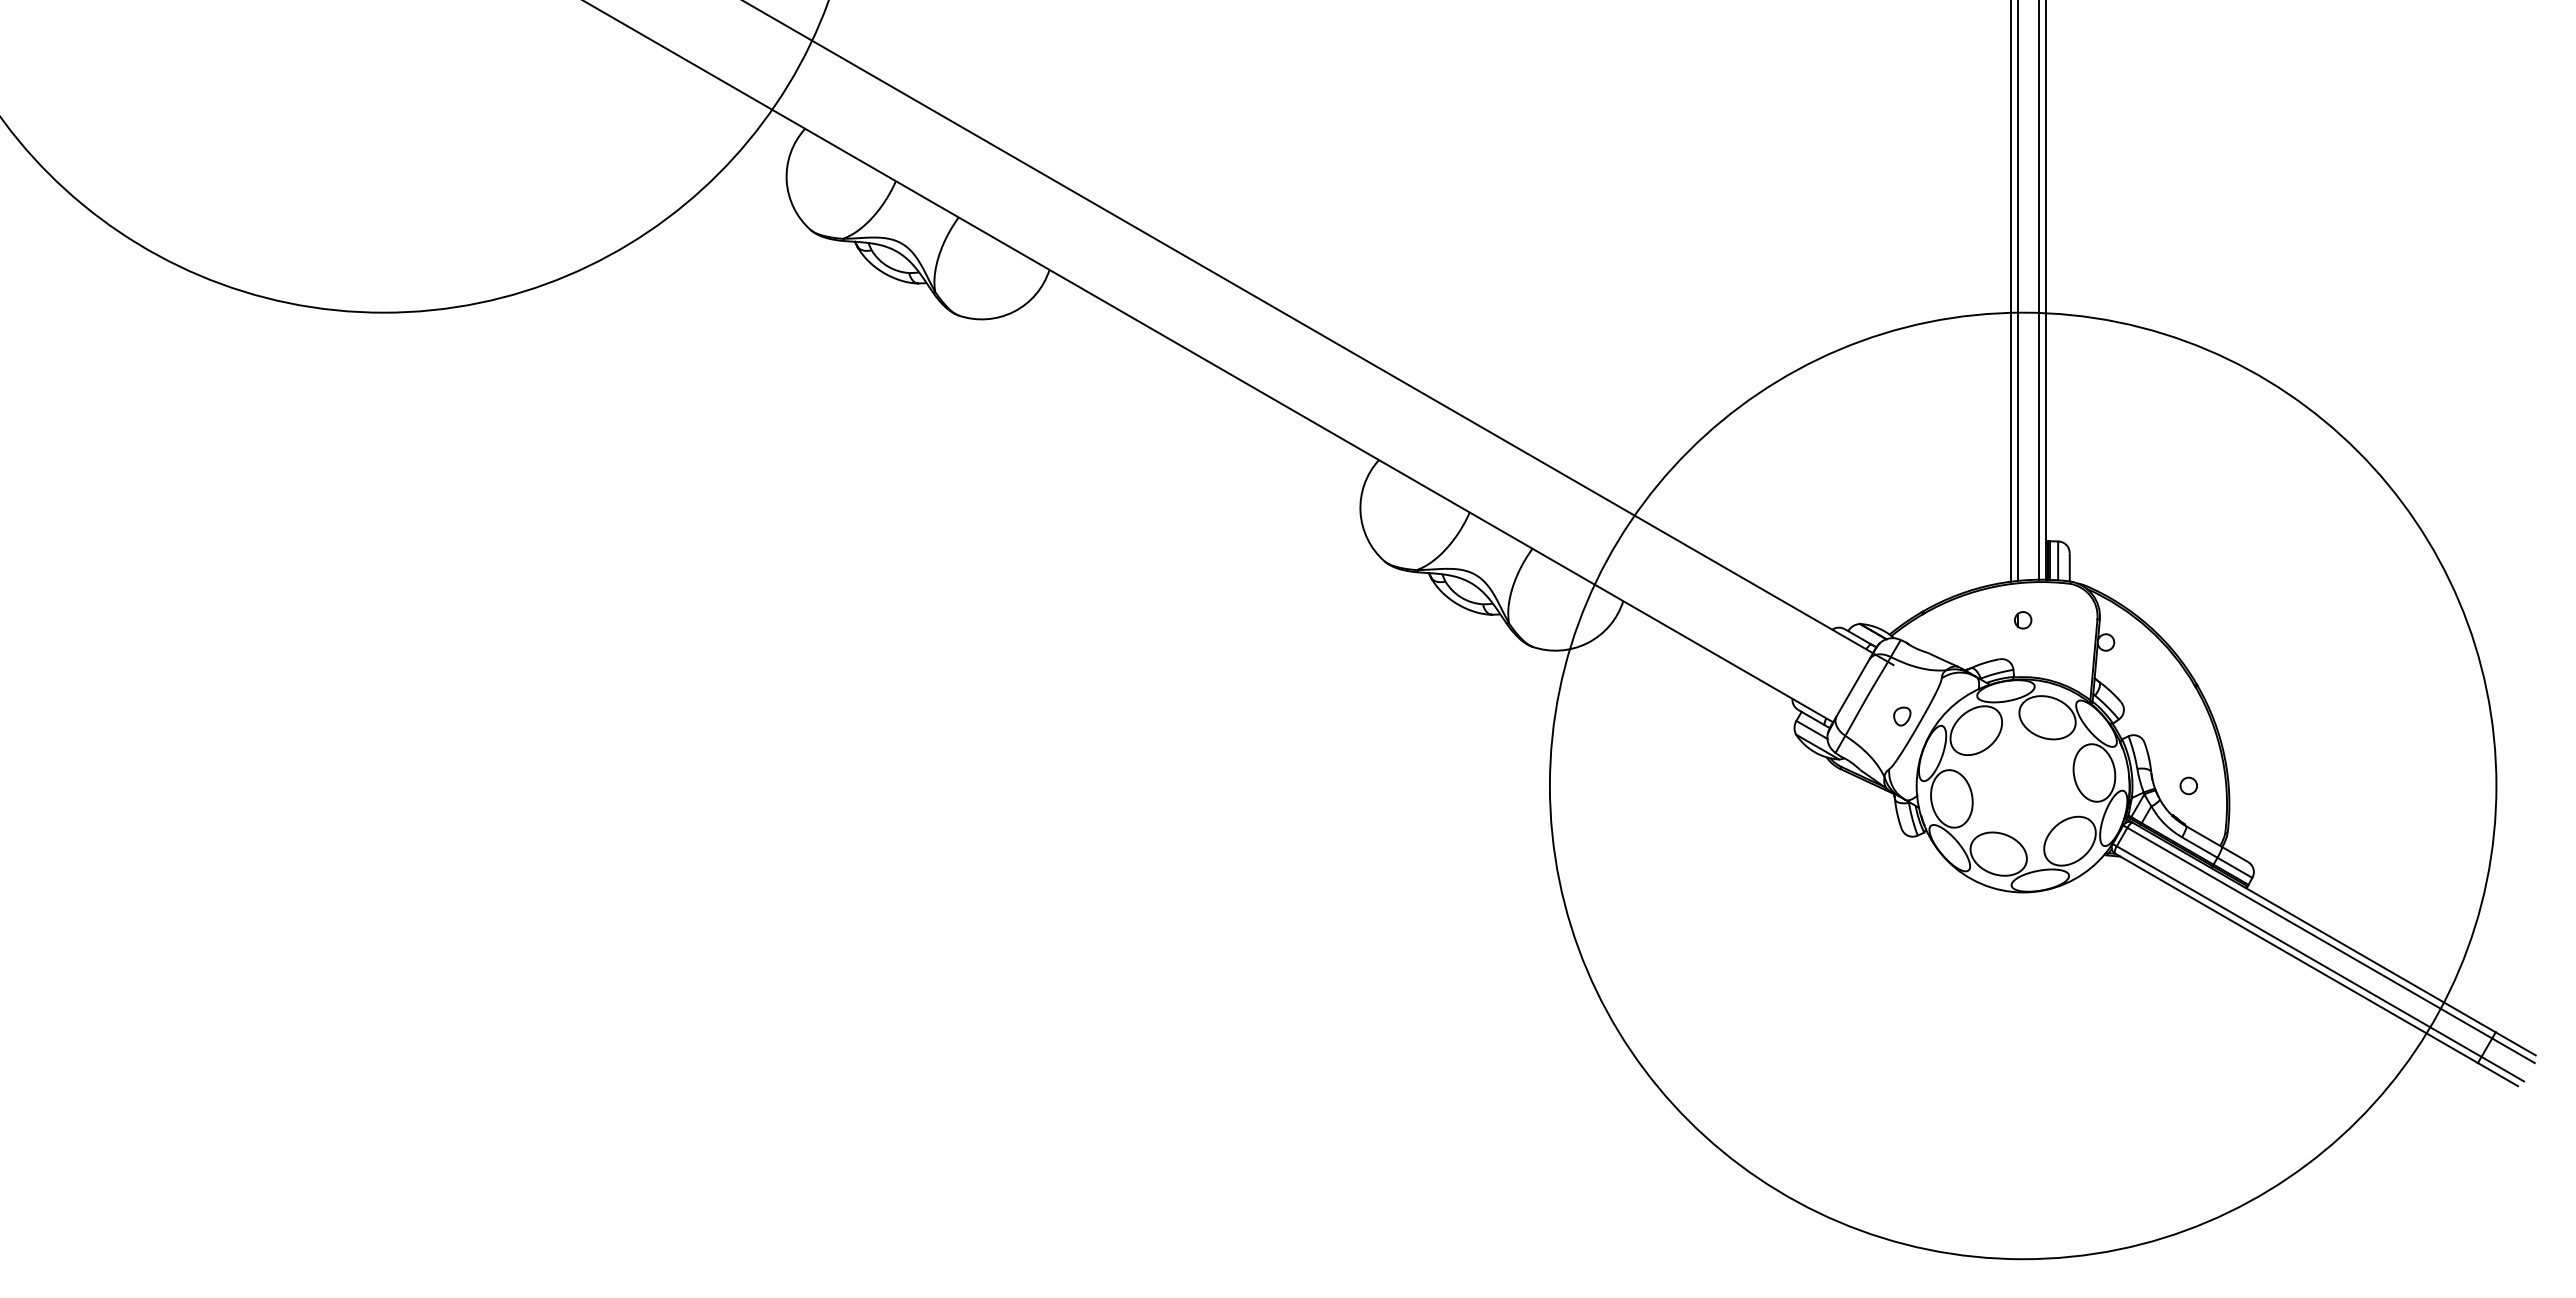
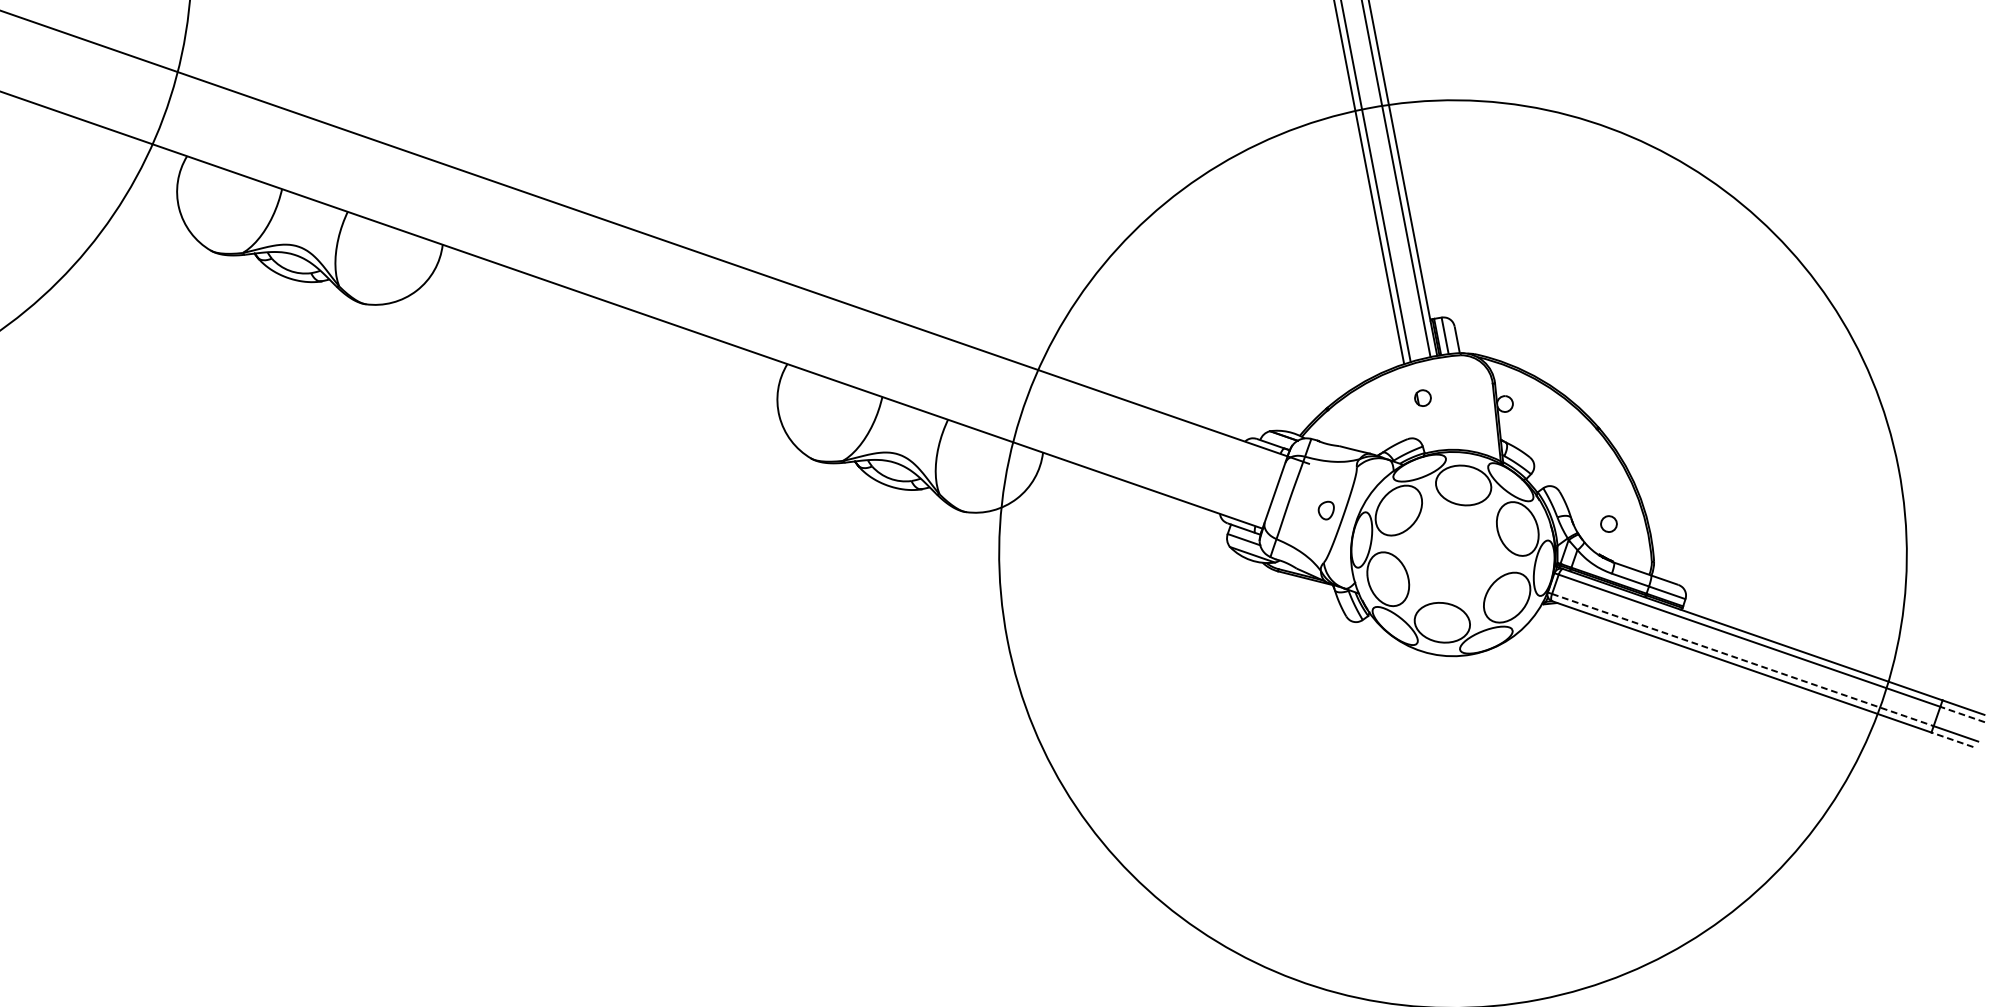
line: (2299, 951) -> (1743, 659), solid -> dashed
line: (2513, 1050) -> (1962, 714), solid -> dashed
line: (2497, 1074) -> (1951, 739), solid -> dashed

